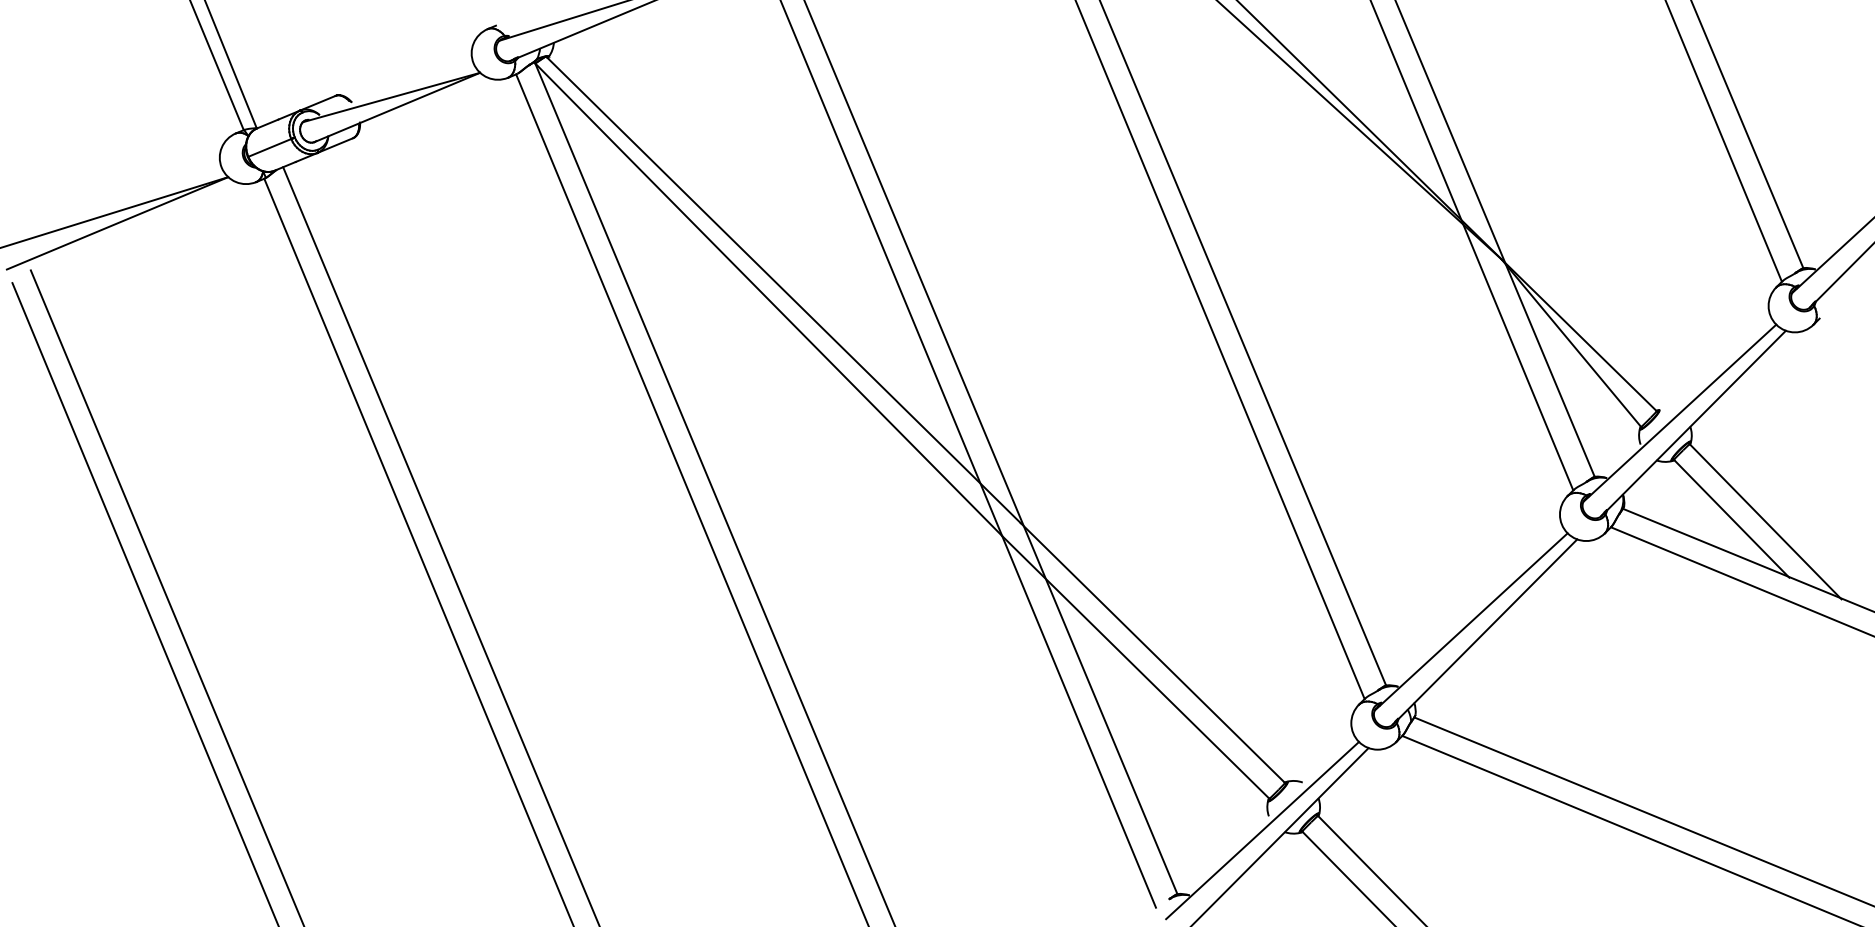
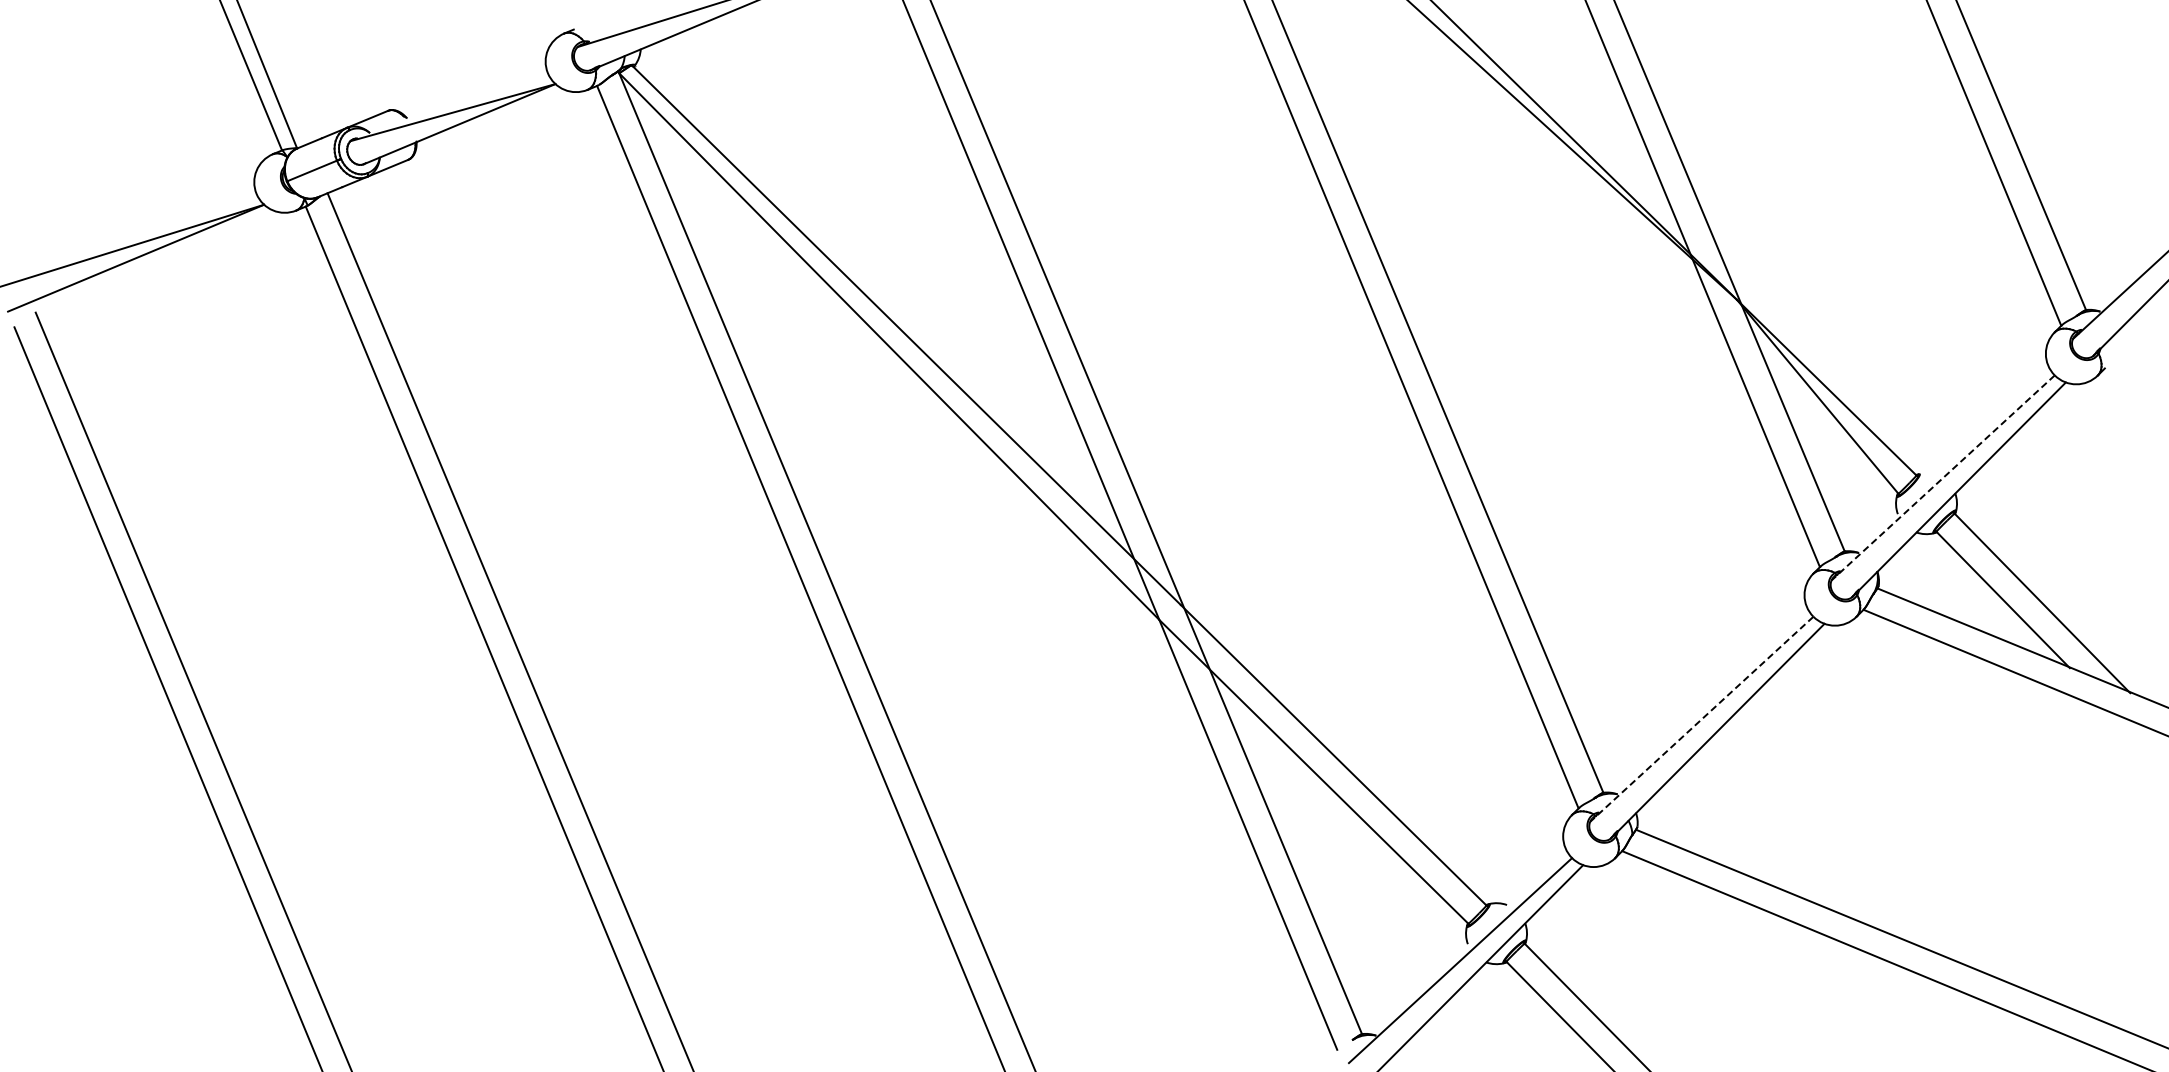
line: (1679, 413) -> (1942, 478), solid -> dashed
line: (1470, 622) -> (1701, 719), solid -> dashed

